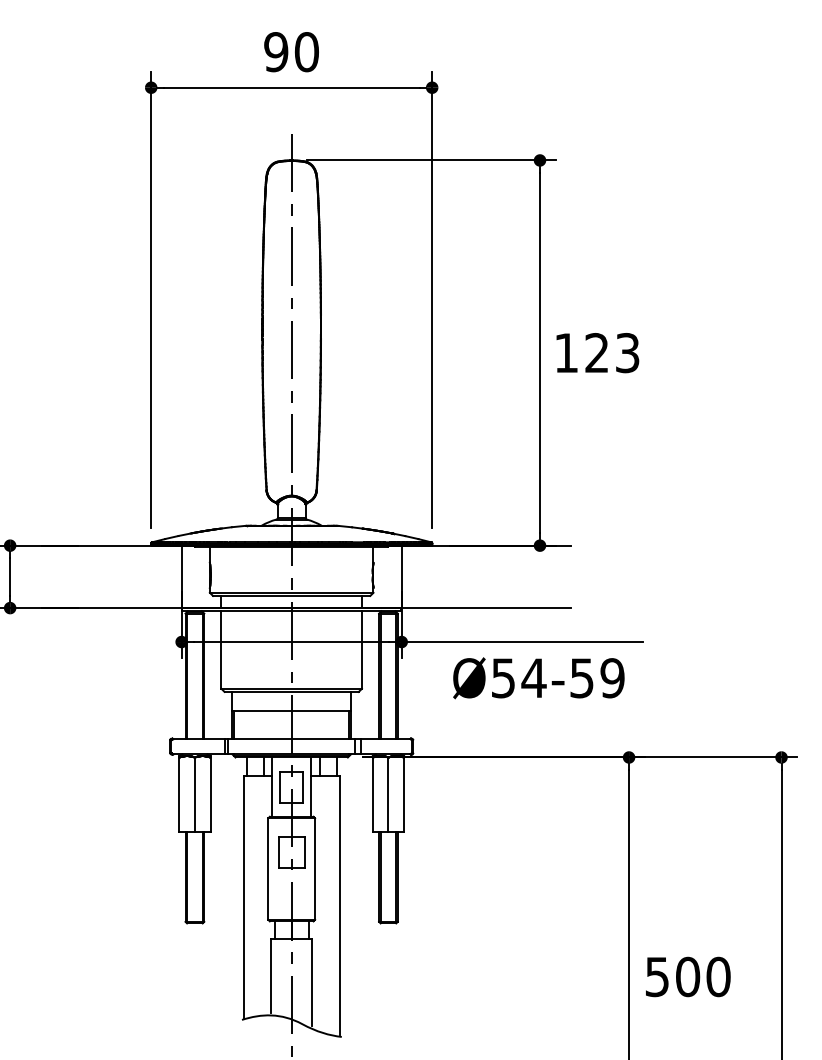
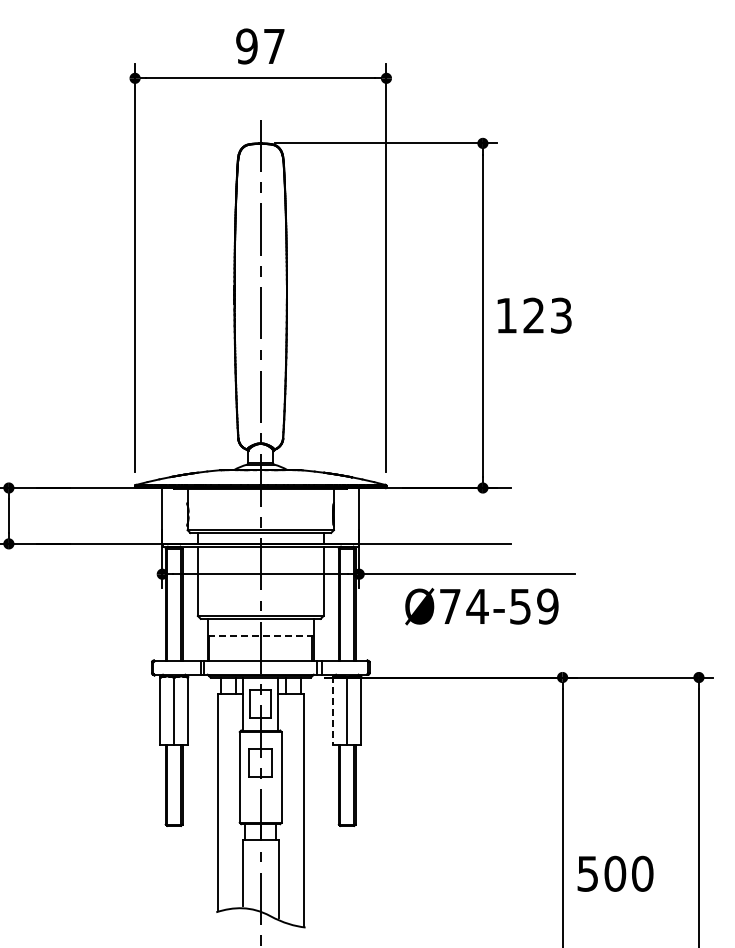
text: (307, 52) -> (274, 46), 90 -> 97
text: (503, 678) -> (450, 606), Ø54-59 -> Ø74-59
line: (291, 710) -> (260, 635), solid -> dashed
line: (372, 794) -> (333, 710), solid -> dashed

